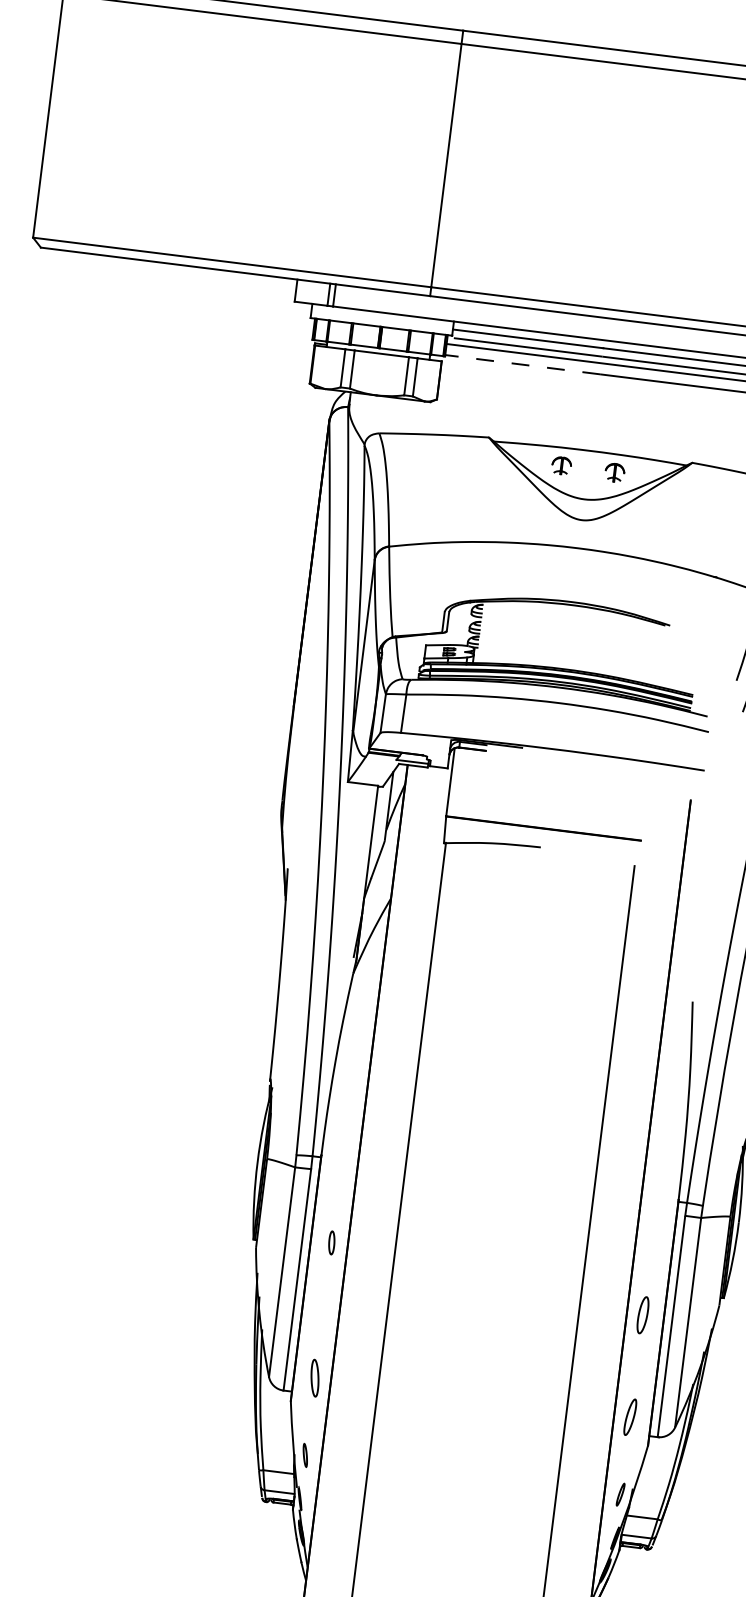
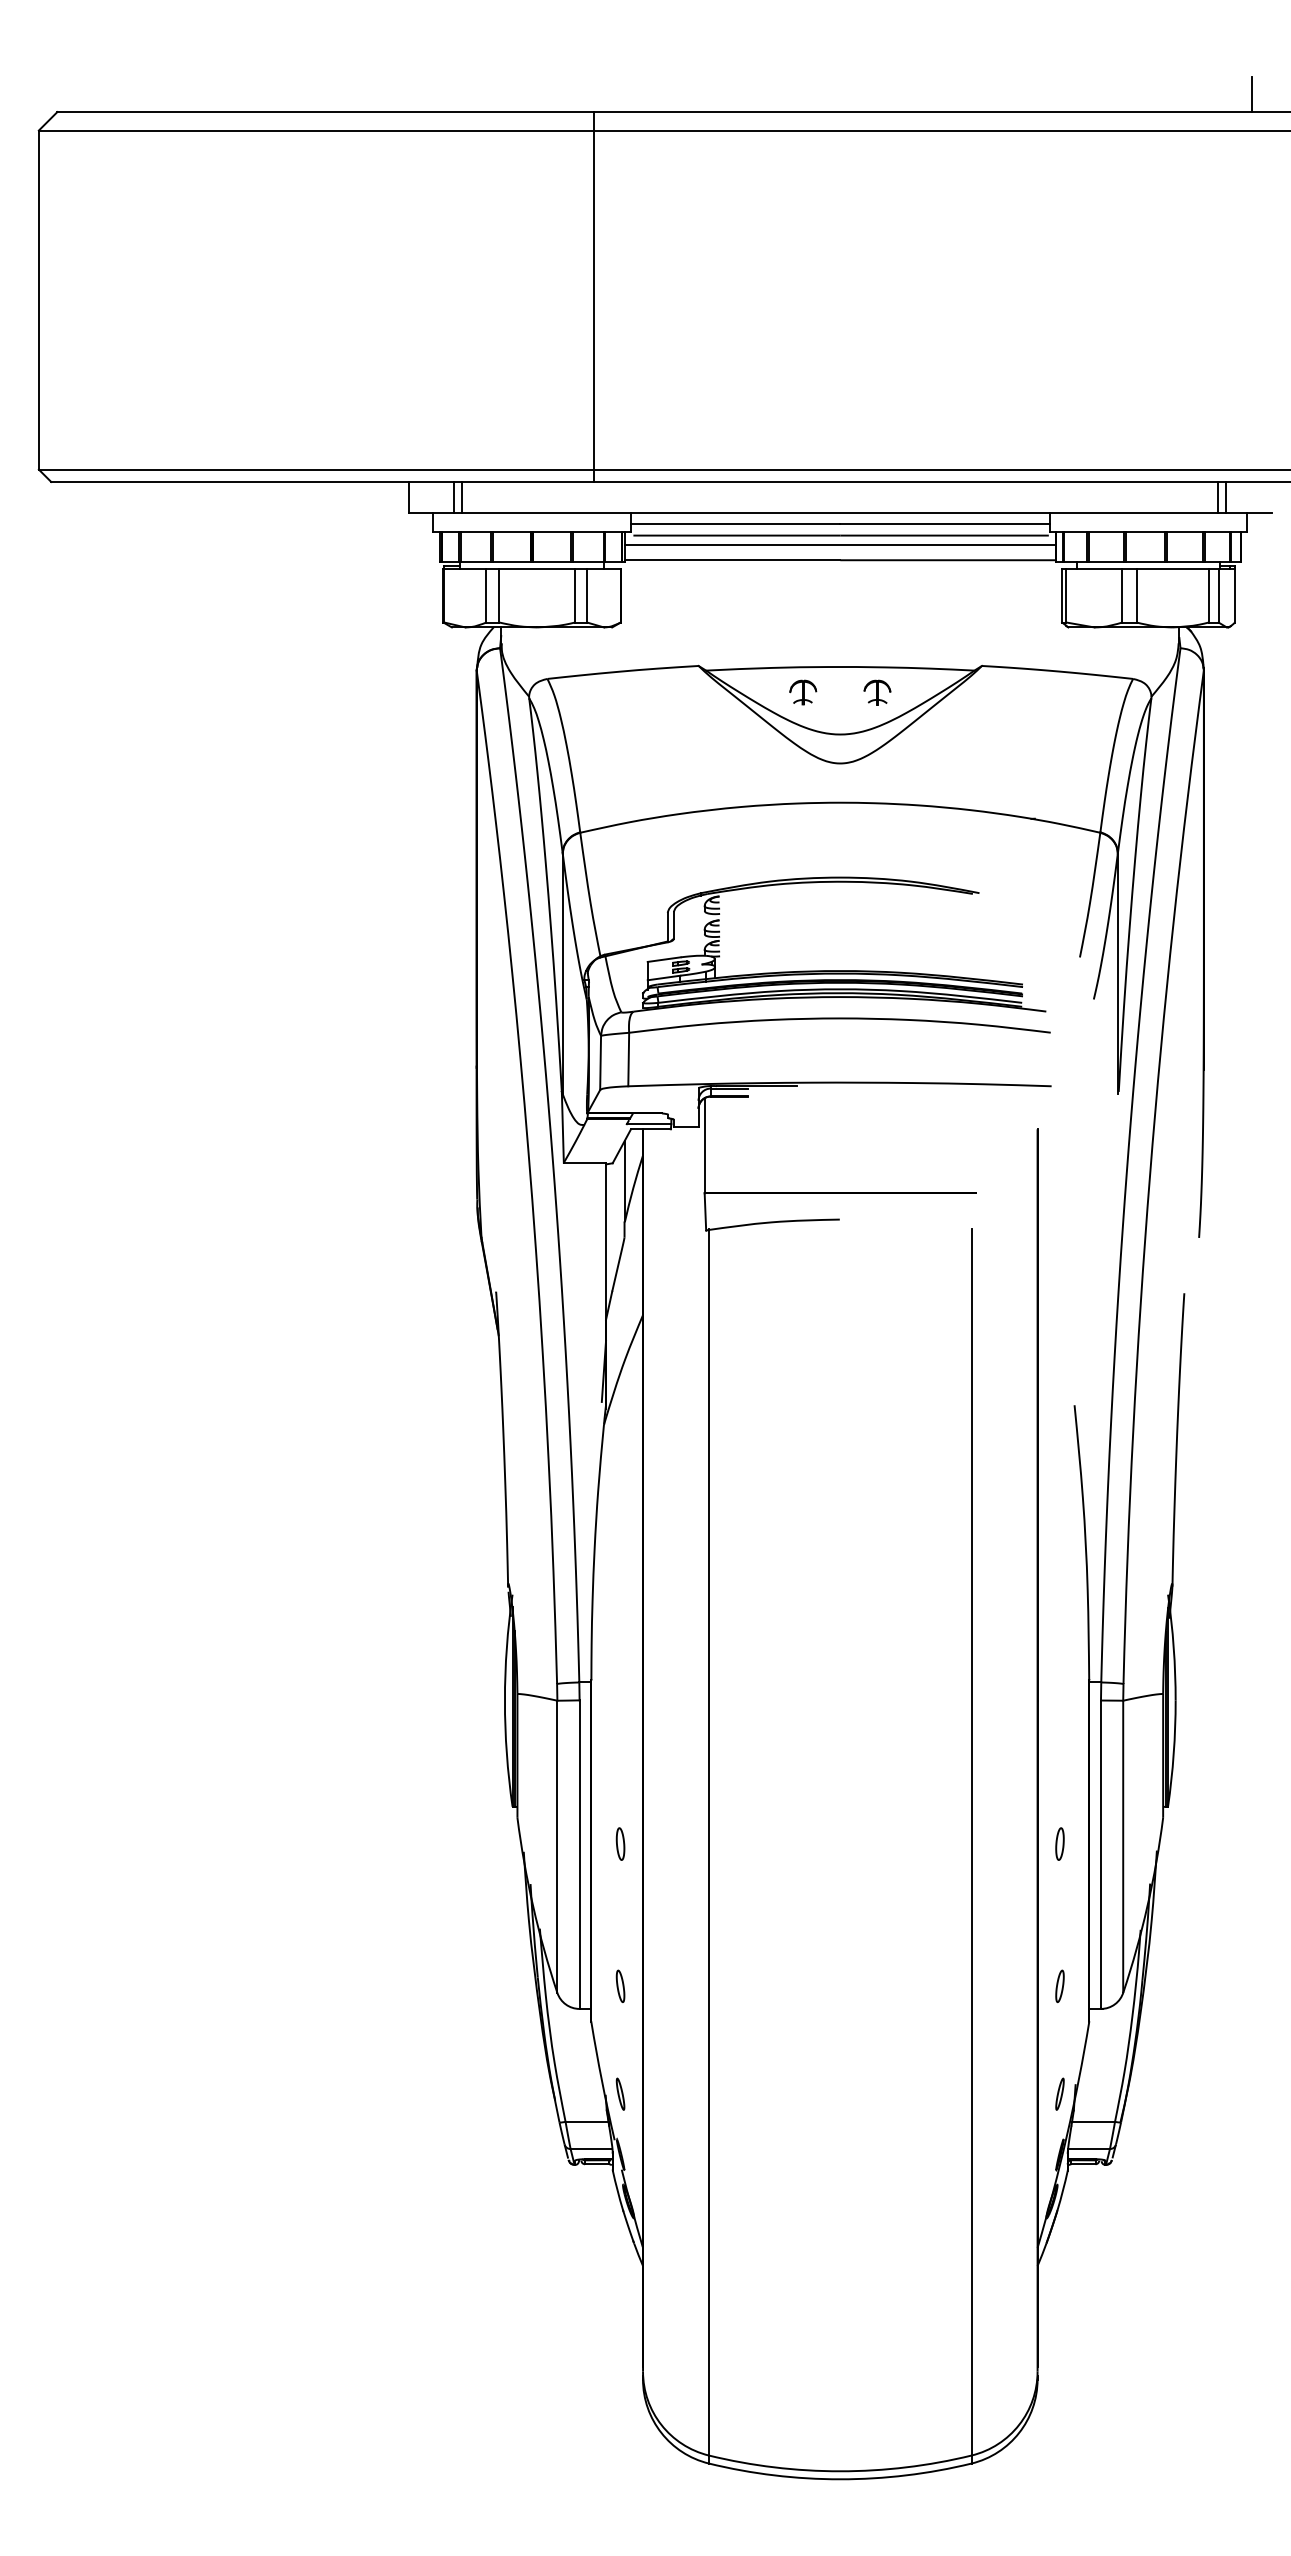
line: (522, 364) -> (732, 560), dashed -> solid
part: (331, 1242) -> (620, 1843), moved
part: (642, 1314) -> (1059, 1843), size x0.62
part: (315, 1377) -> (620, 1985), size x0.62
part: (629, 1417) -> (1059, 1986), size x0.62

